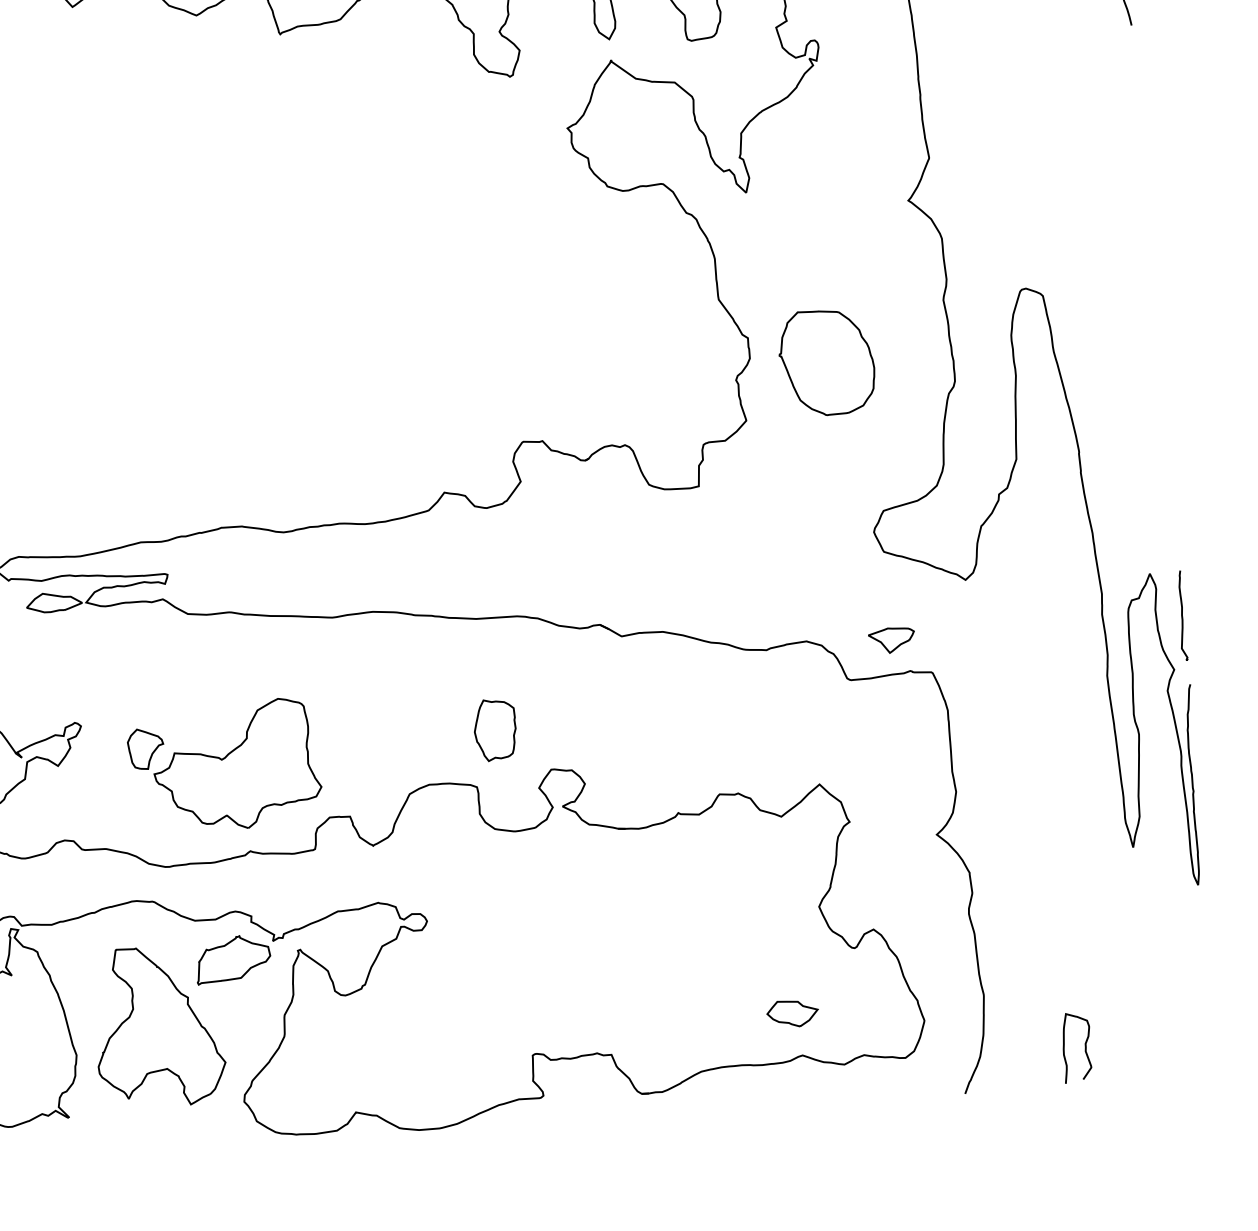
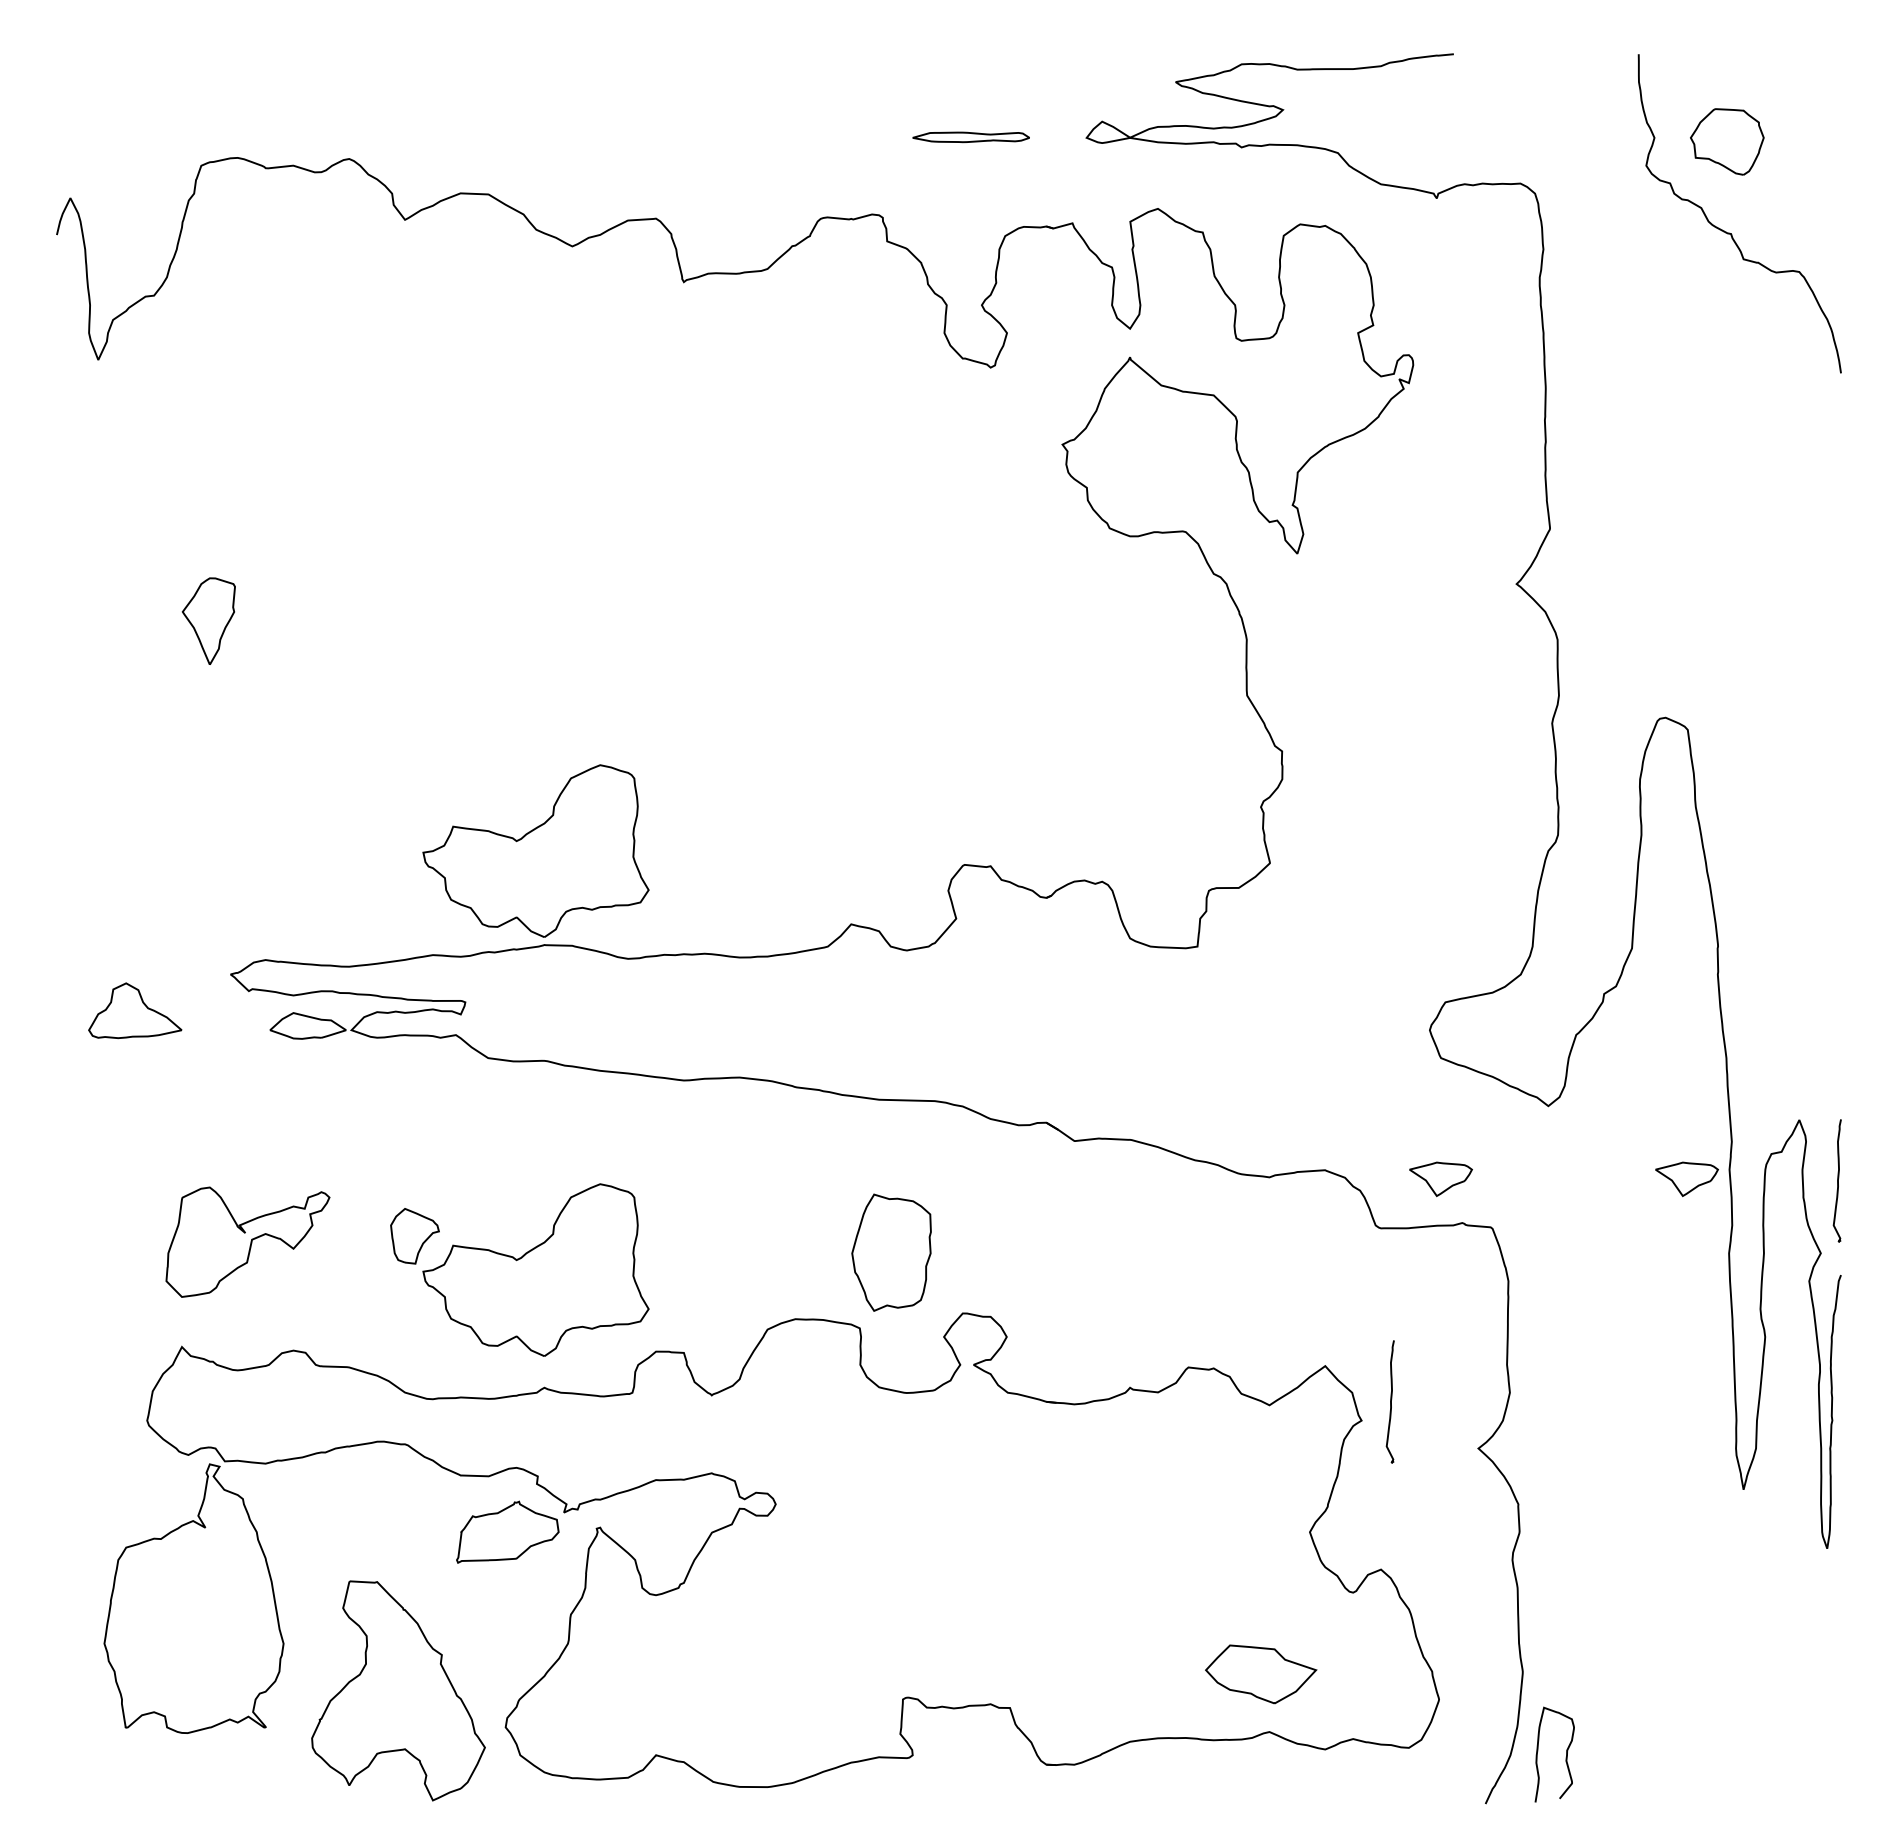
part: (826, 362) -> (1386, 793), removed
part: (208, 459) -> (535, 850), added
part: (1071, 624) -> (1686, 1179), added
part: (495, 729) -> (891, 1252), size x1.4
curve: (869, 806) -> (1390, 1401), added
part: (792, 1013) -> (1260, 1673), size x1.6
part: (158, 1026) -> (398, 1690), moved
curve: (1084, 1049) -> (1565, 1757), moved

